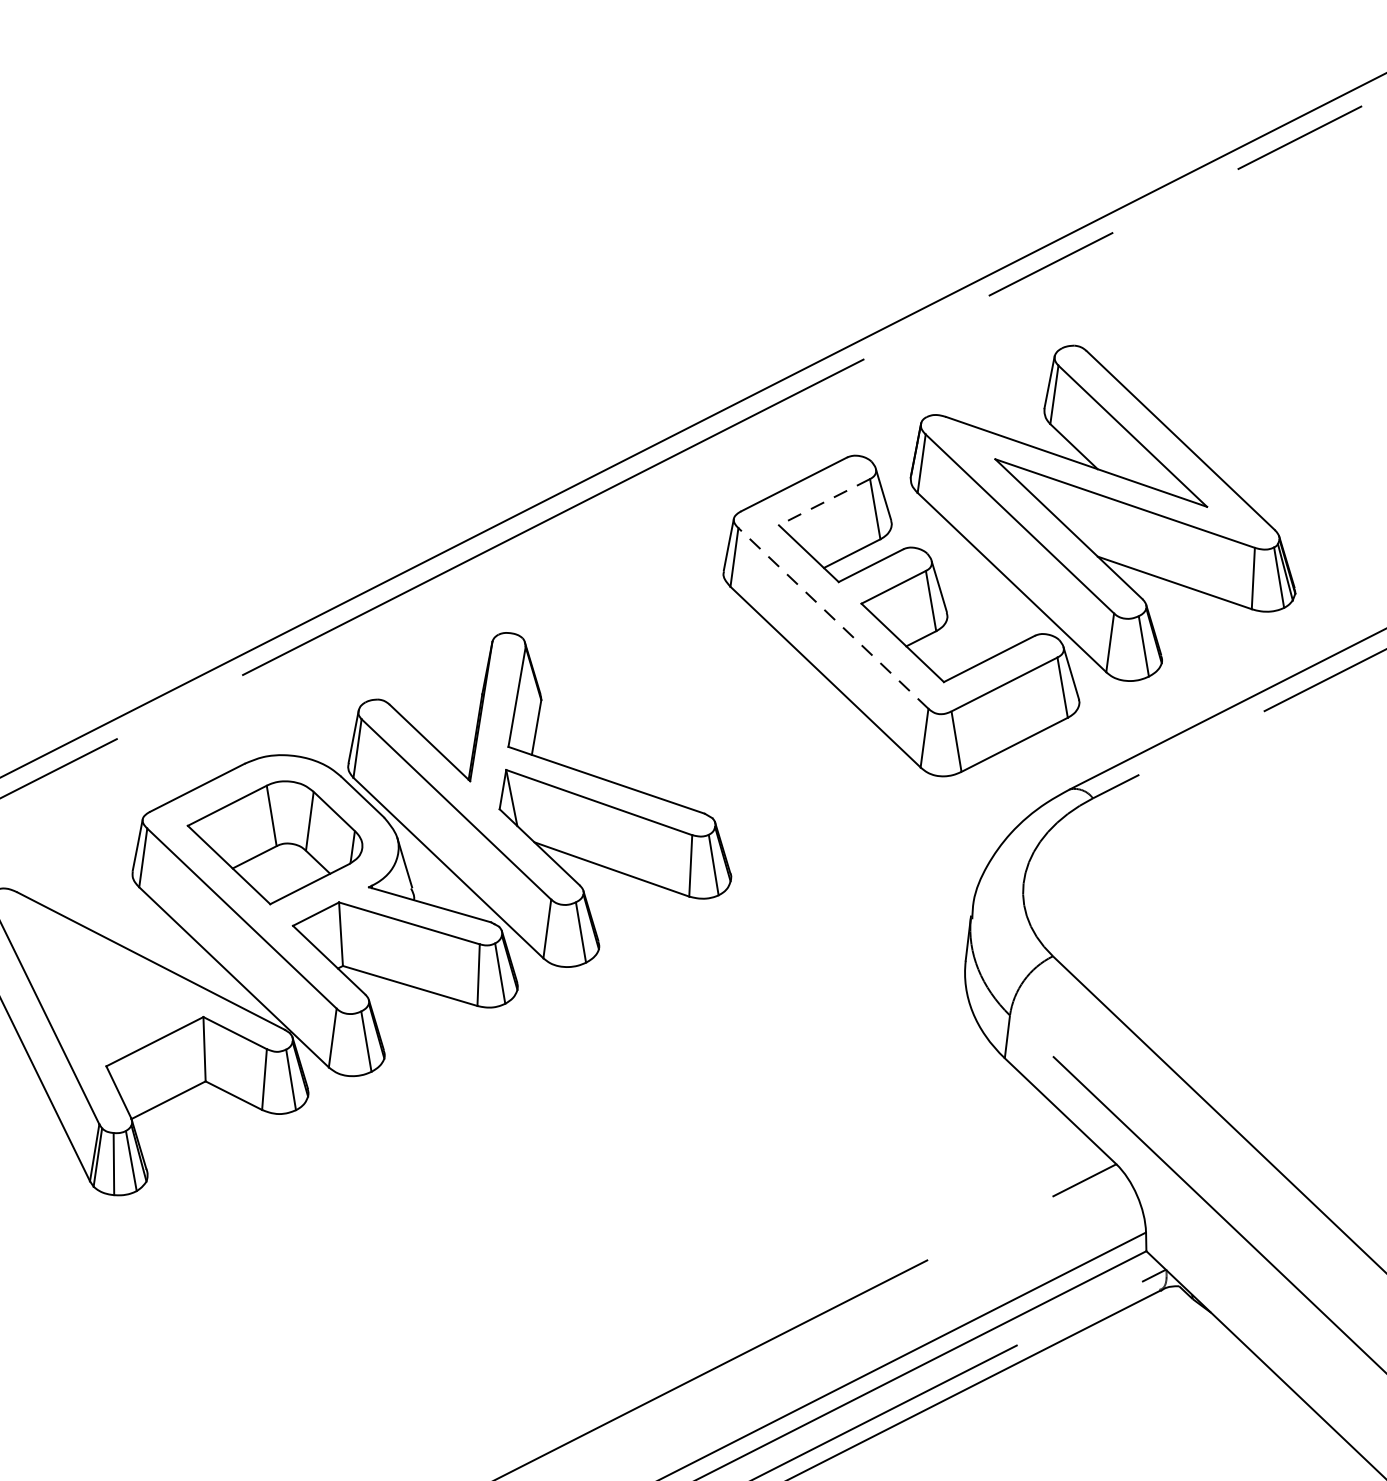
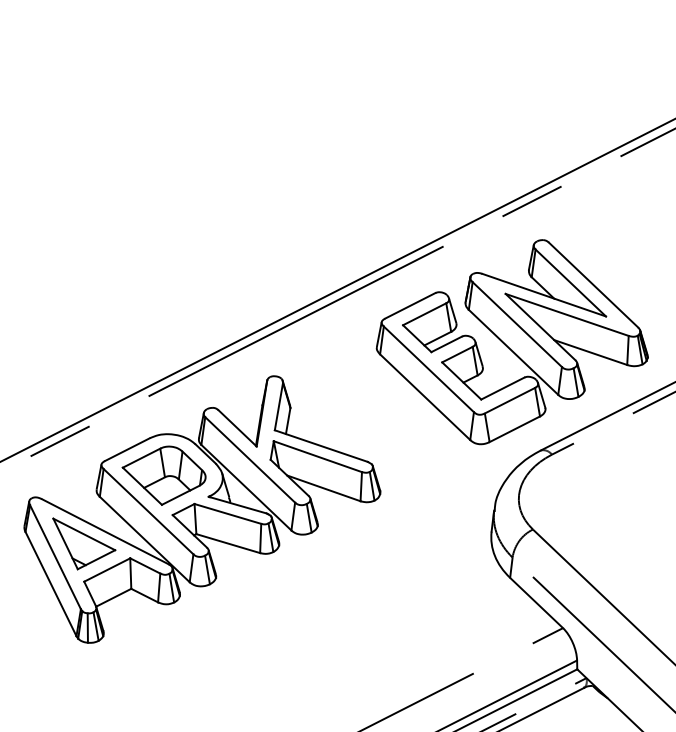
line: (824, 502) -> (424, 314), dashed -> solid
line: (832, 618) -> (428, 369), dashed -> solid
part: (106, 985) -> (84, 543), added

